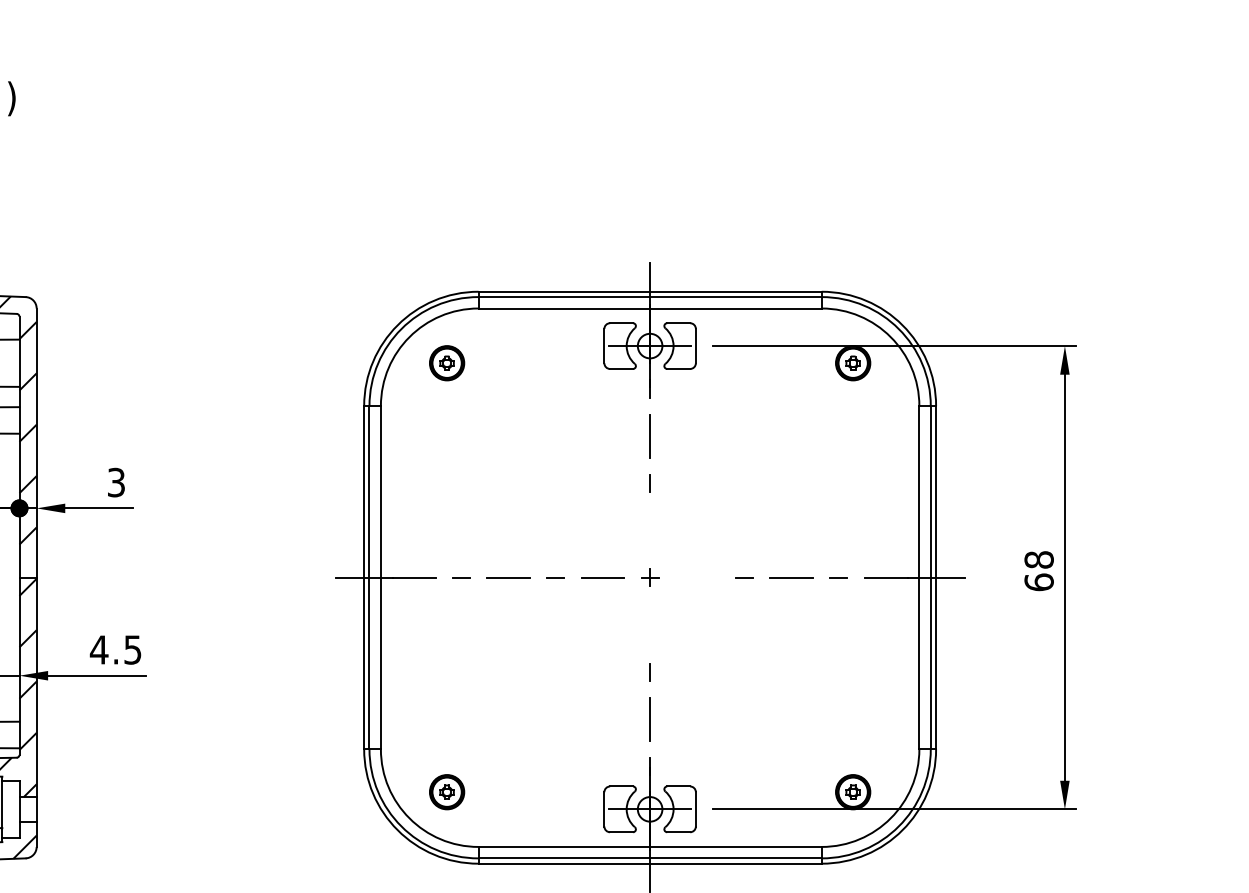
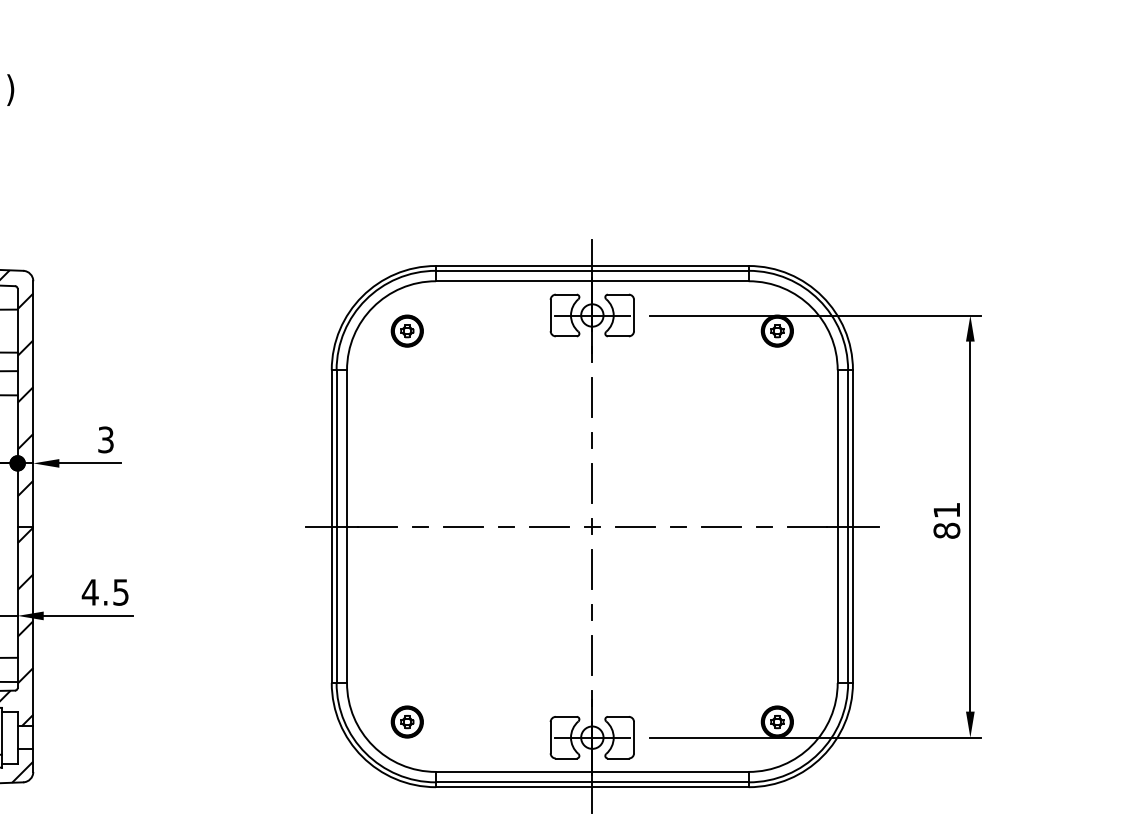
line: (650, 530) -> (592, 483), added
text: (1038, 571) -> (946, 520), 68 -> 81
line: (696, 577) -> (634, 526), added
line: (650, 624) -> (592, 569), added

